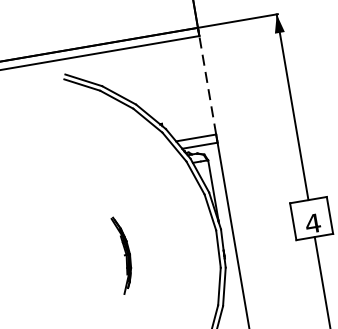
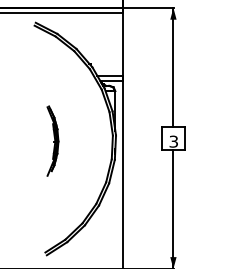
line: (208, 85) -> (123, 44), dashed -> solid
text: (312, 223) -> (173, 141), 4 -> 3
part: (122, 254) -> (52, 140), size x1.43

